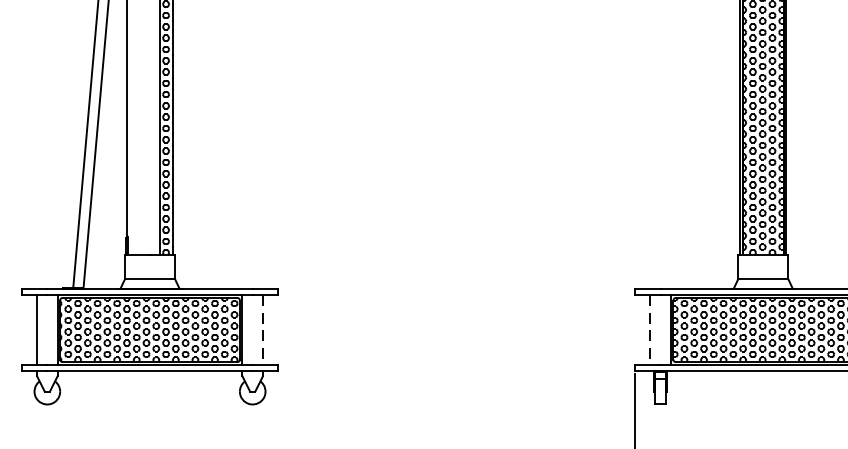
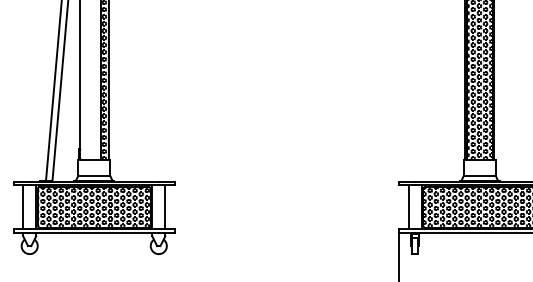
line: (263, 330) -> (165, 207), dashed -> solid
line: (649, 330) -> (408, 207), dashed -> solid

